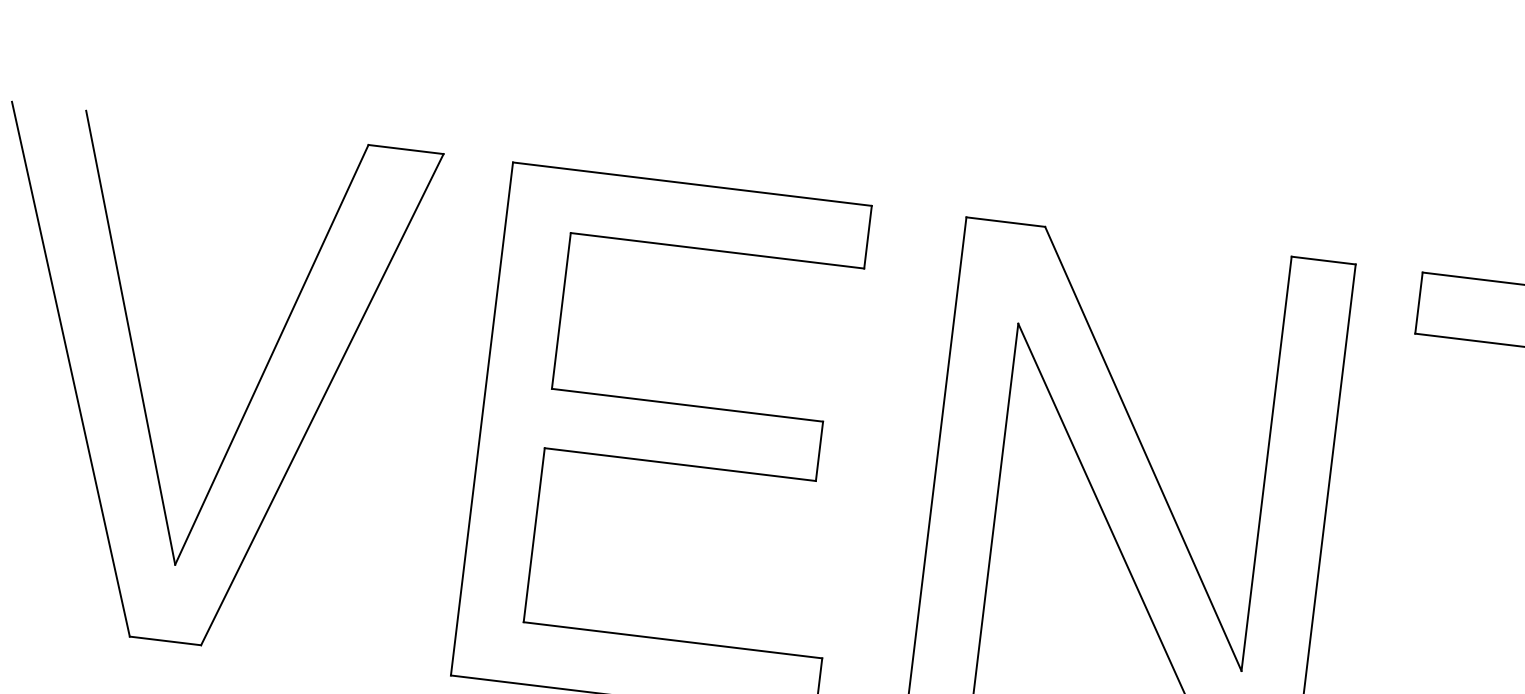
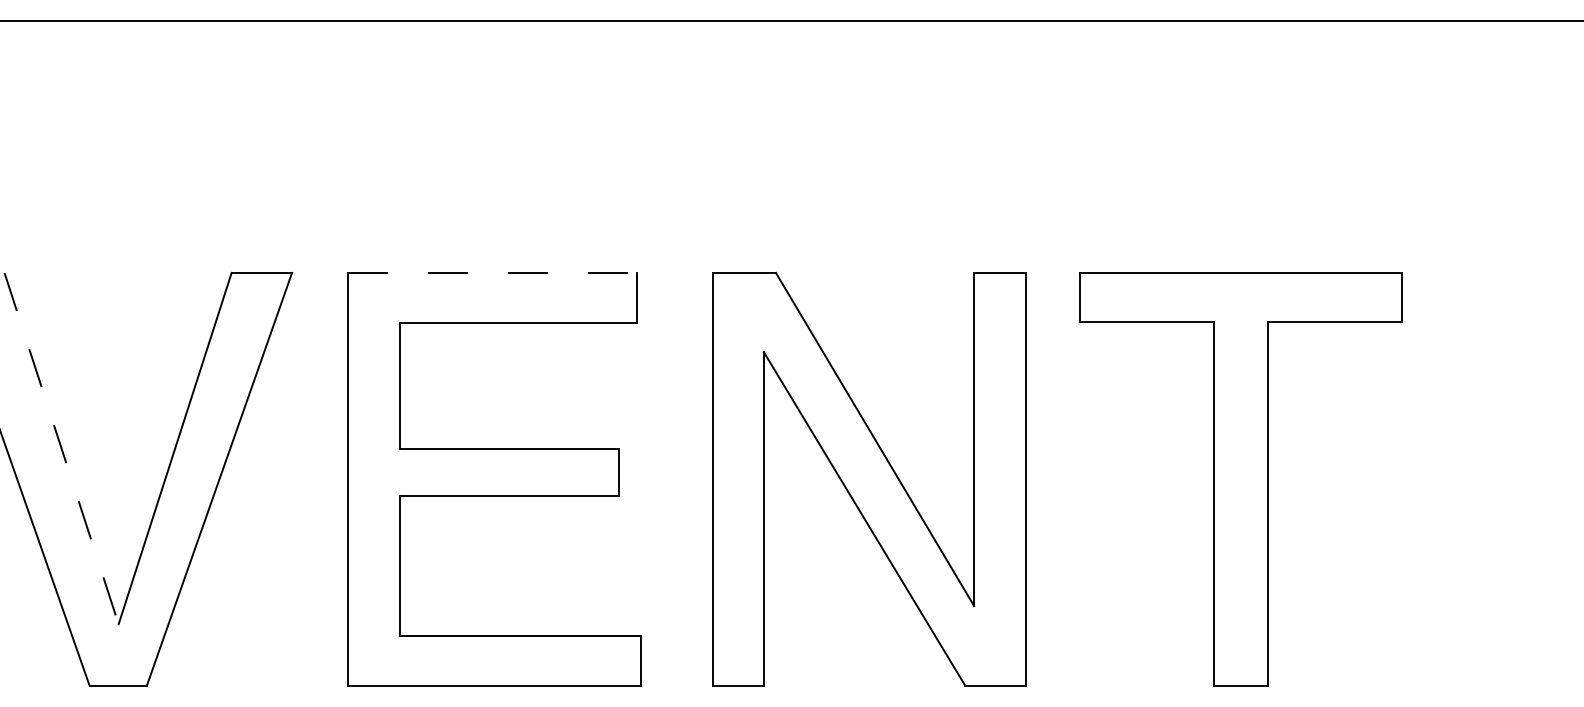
line: (692, 183) -> (492, 272), solid -> dashed
line: (130, 337) -> (61, 448), solid -> dashed

